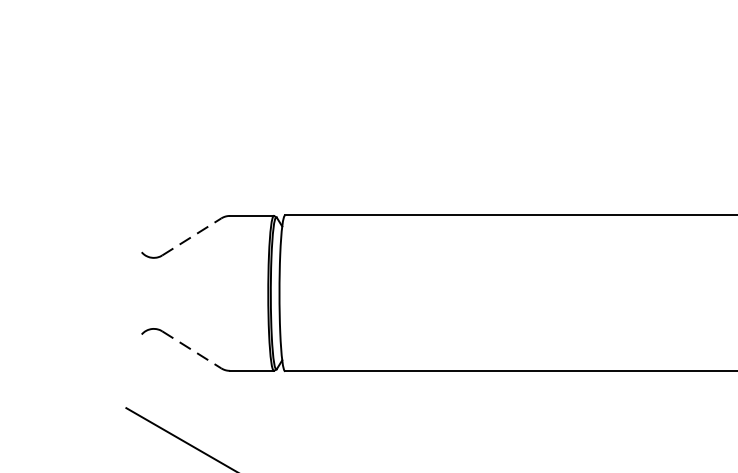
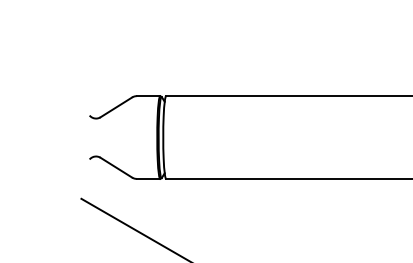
line: (191, 237) -> (116, 107), dashed -> solid
line: (191, 349) -> (116, 167), dashed -> solid

